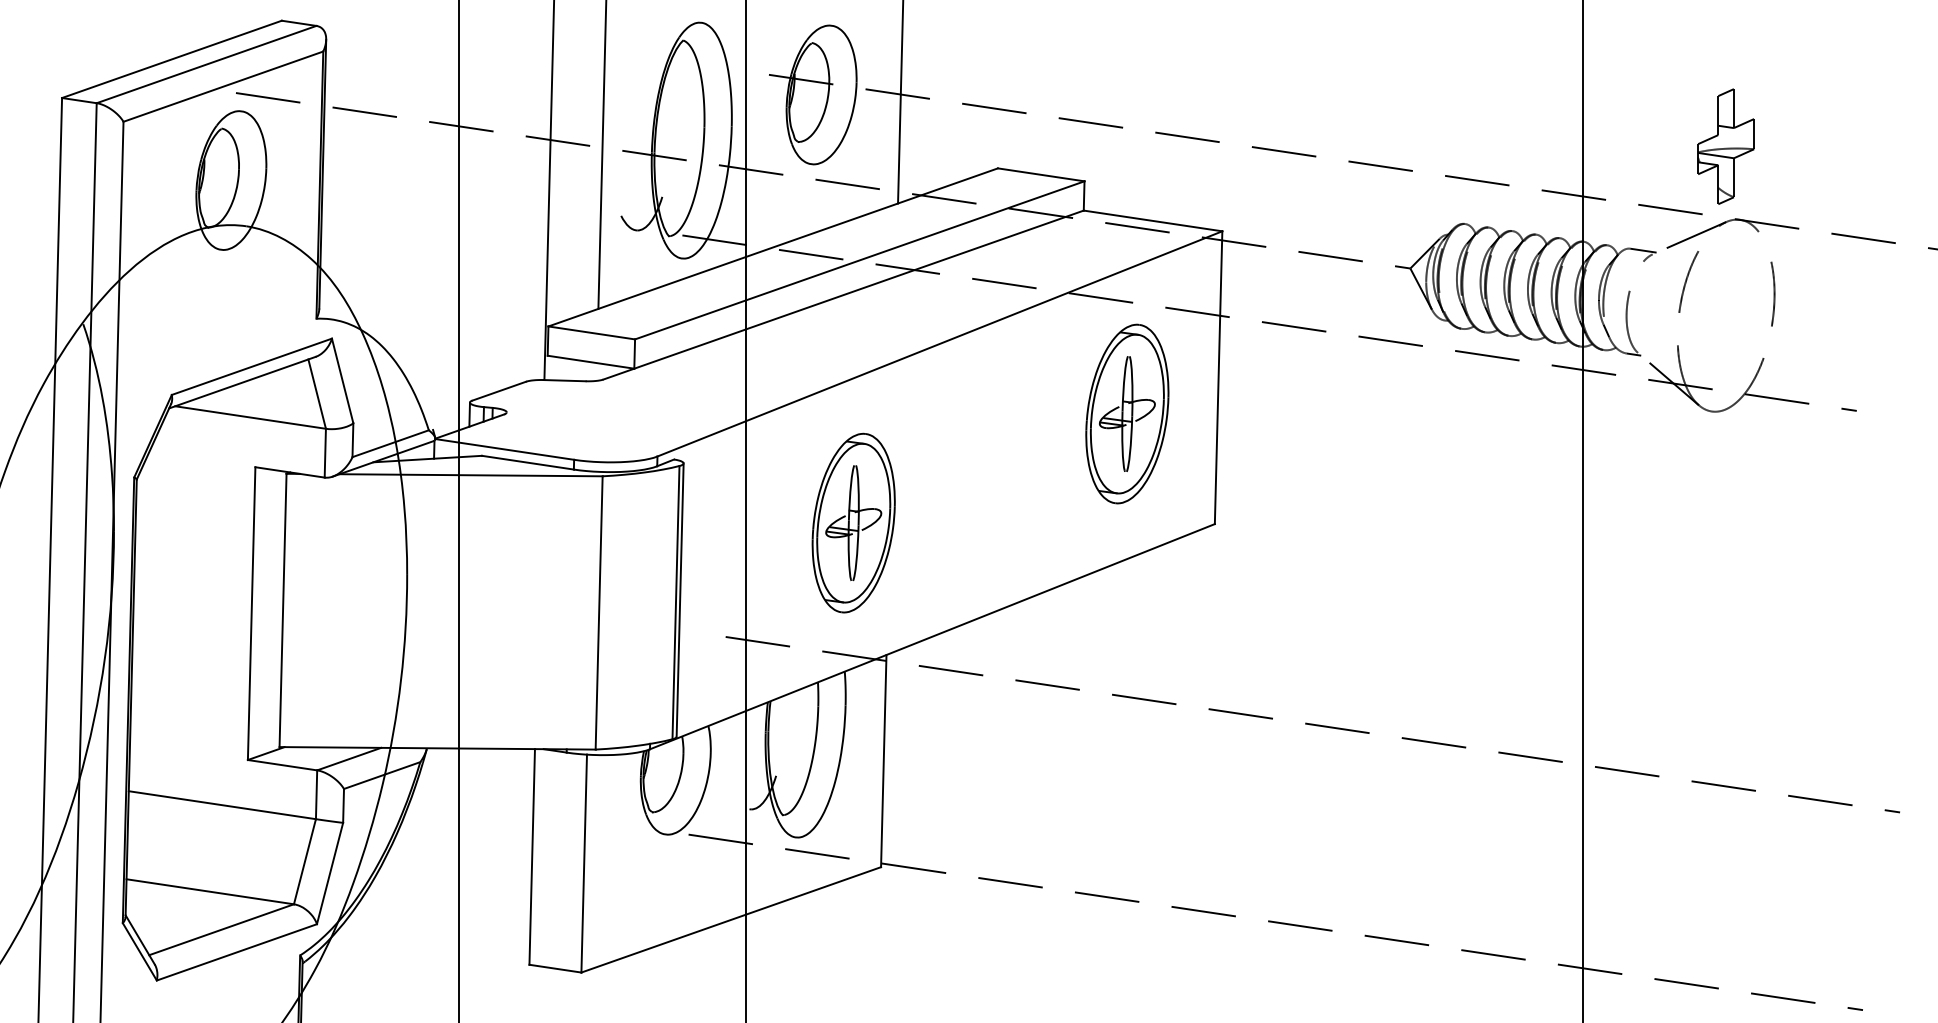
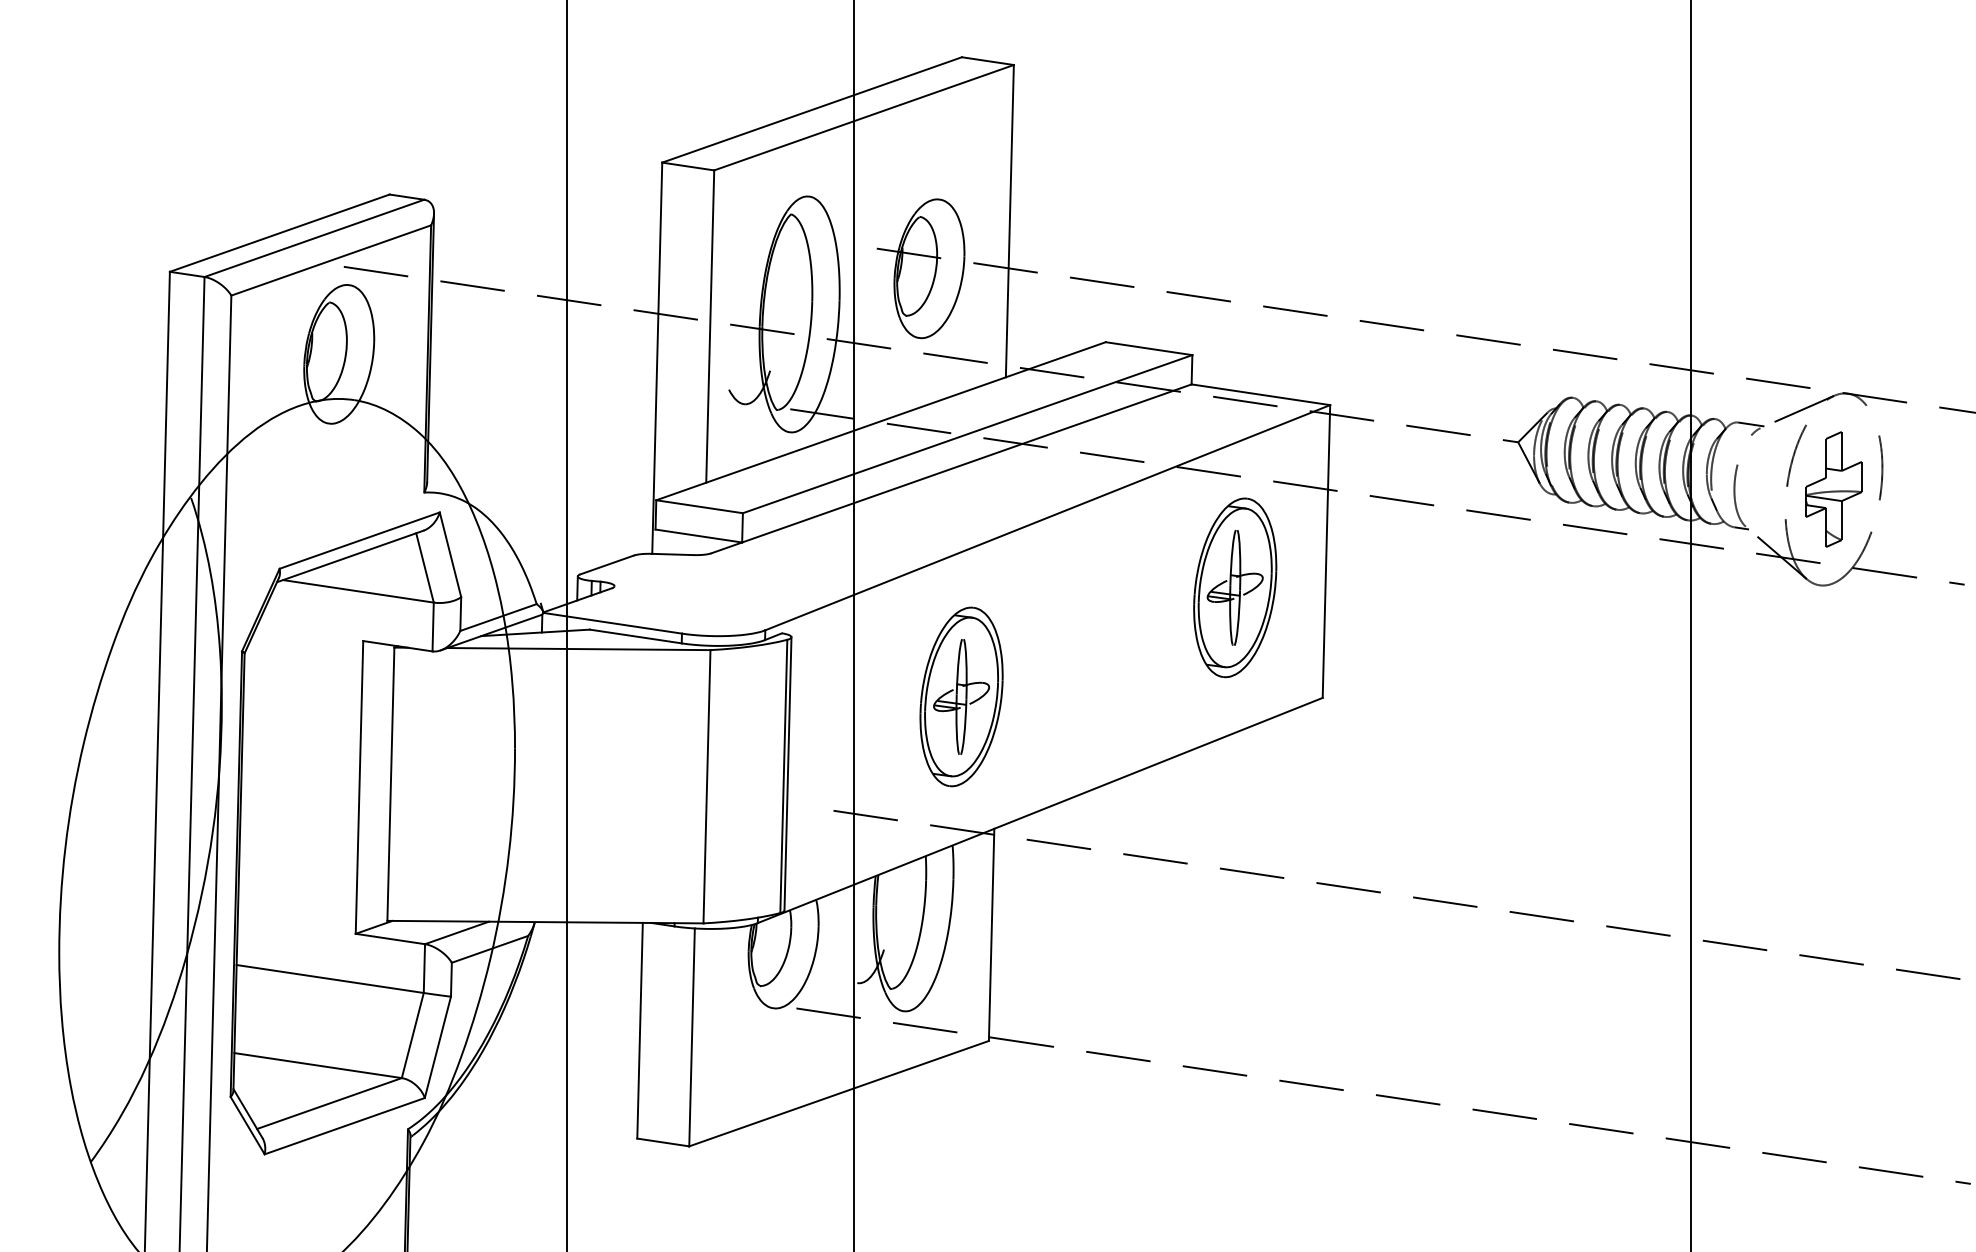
part: (1725, 146) -> (1833, 489), moved

